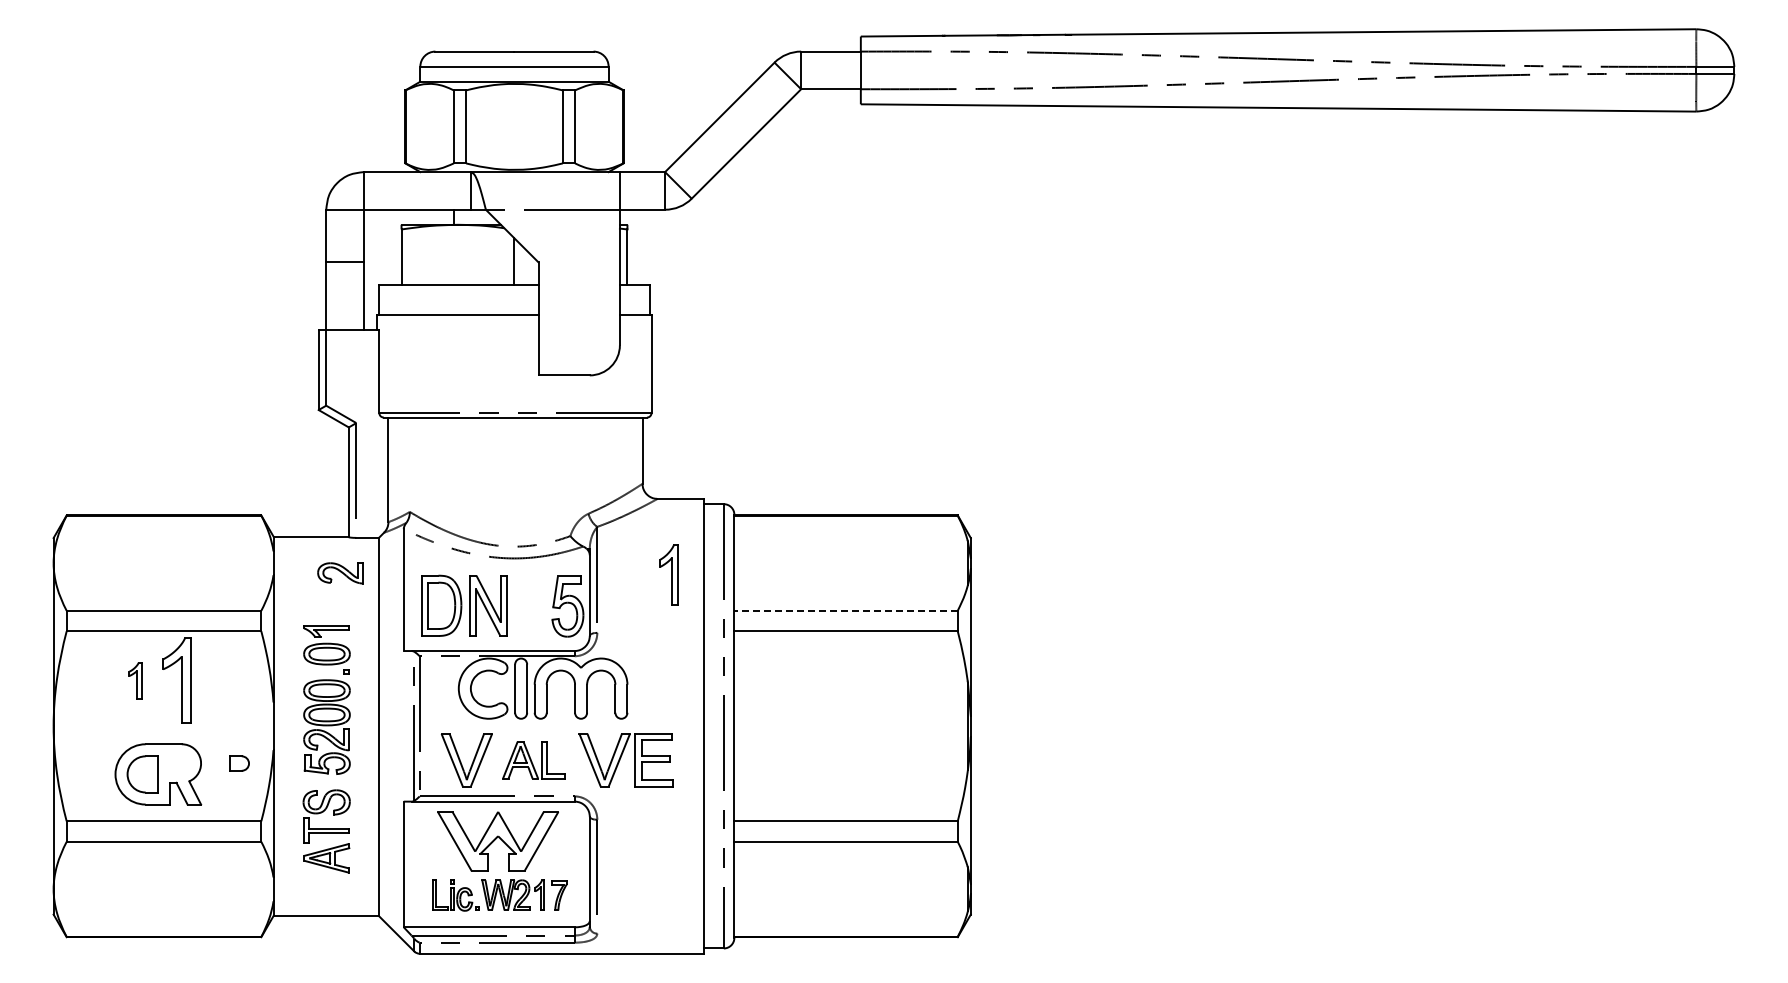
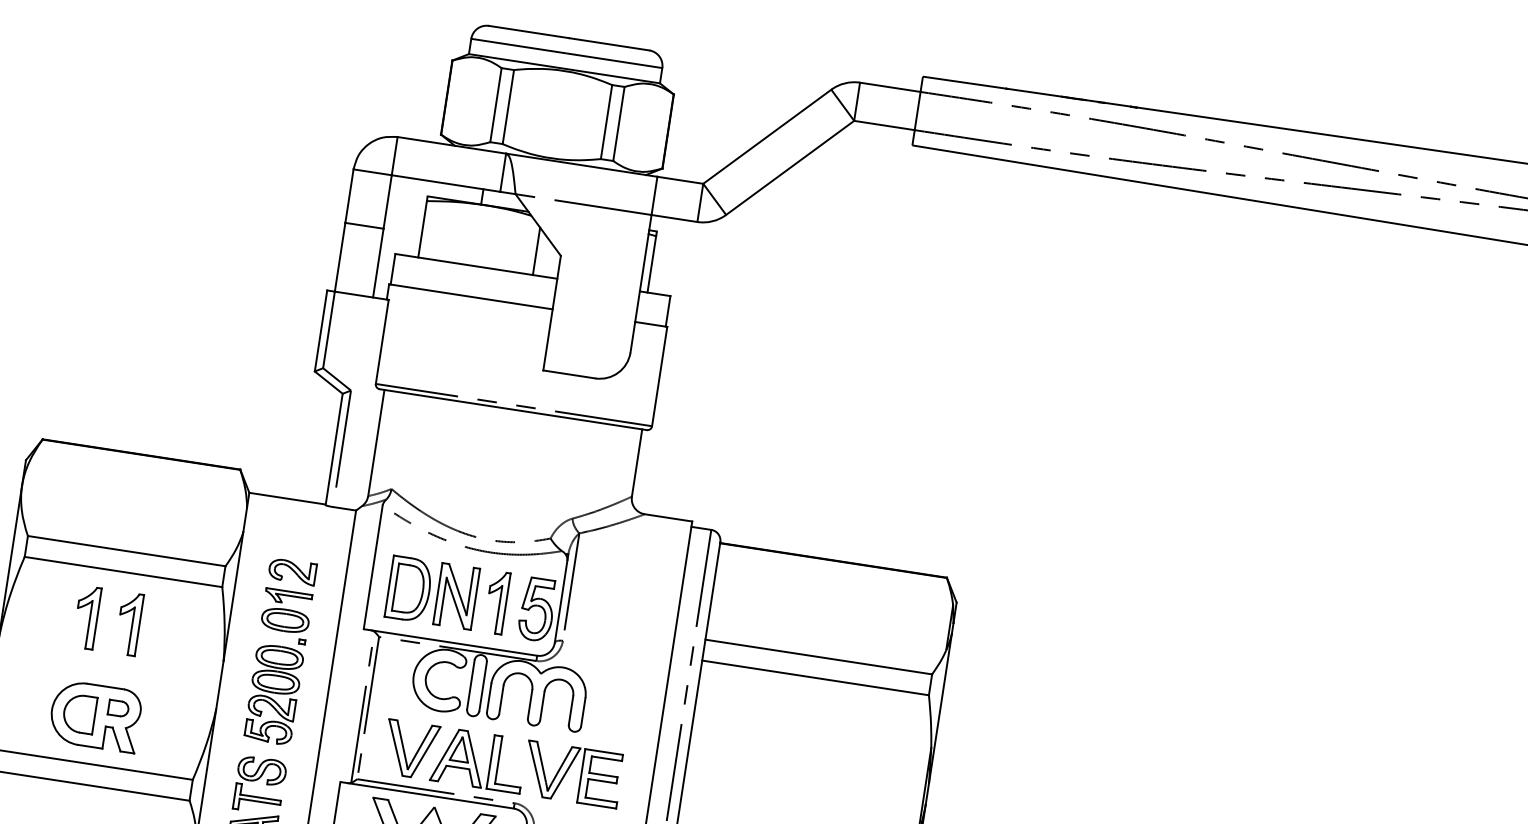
part: (340, 573) -> (292, 572), moved
part: (668, 574) -> (496, 602), moved
line: (846, 610) -> (819, 656), dashed -> solid
part: (135, 680) -> (86, 617), size x1.67
part: (176, 680) -> (128, 623), size x0.71
part: (533, 760) -> (478, 760), size x1.43
part: (239, 763) -> (118, 708), moved

